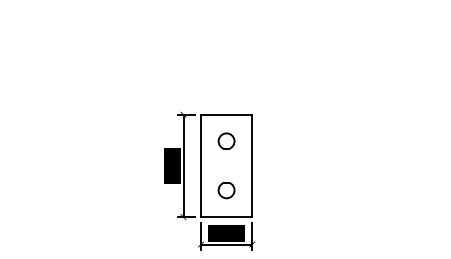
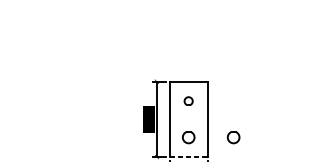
part: (226, 140) -> (188, 100), size x0.7
part: (287, 190) -> (233, 137), added
line: (226, 217) -> (188, 157), solid -> dashed

